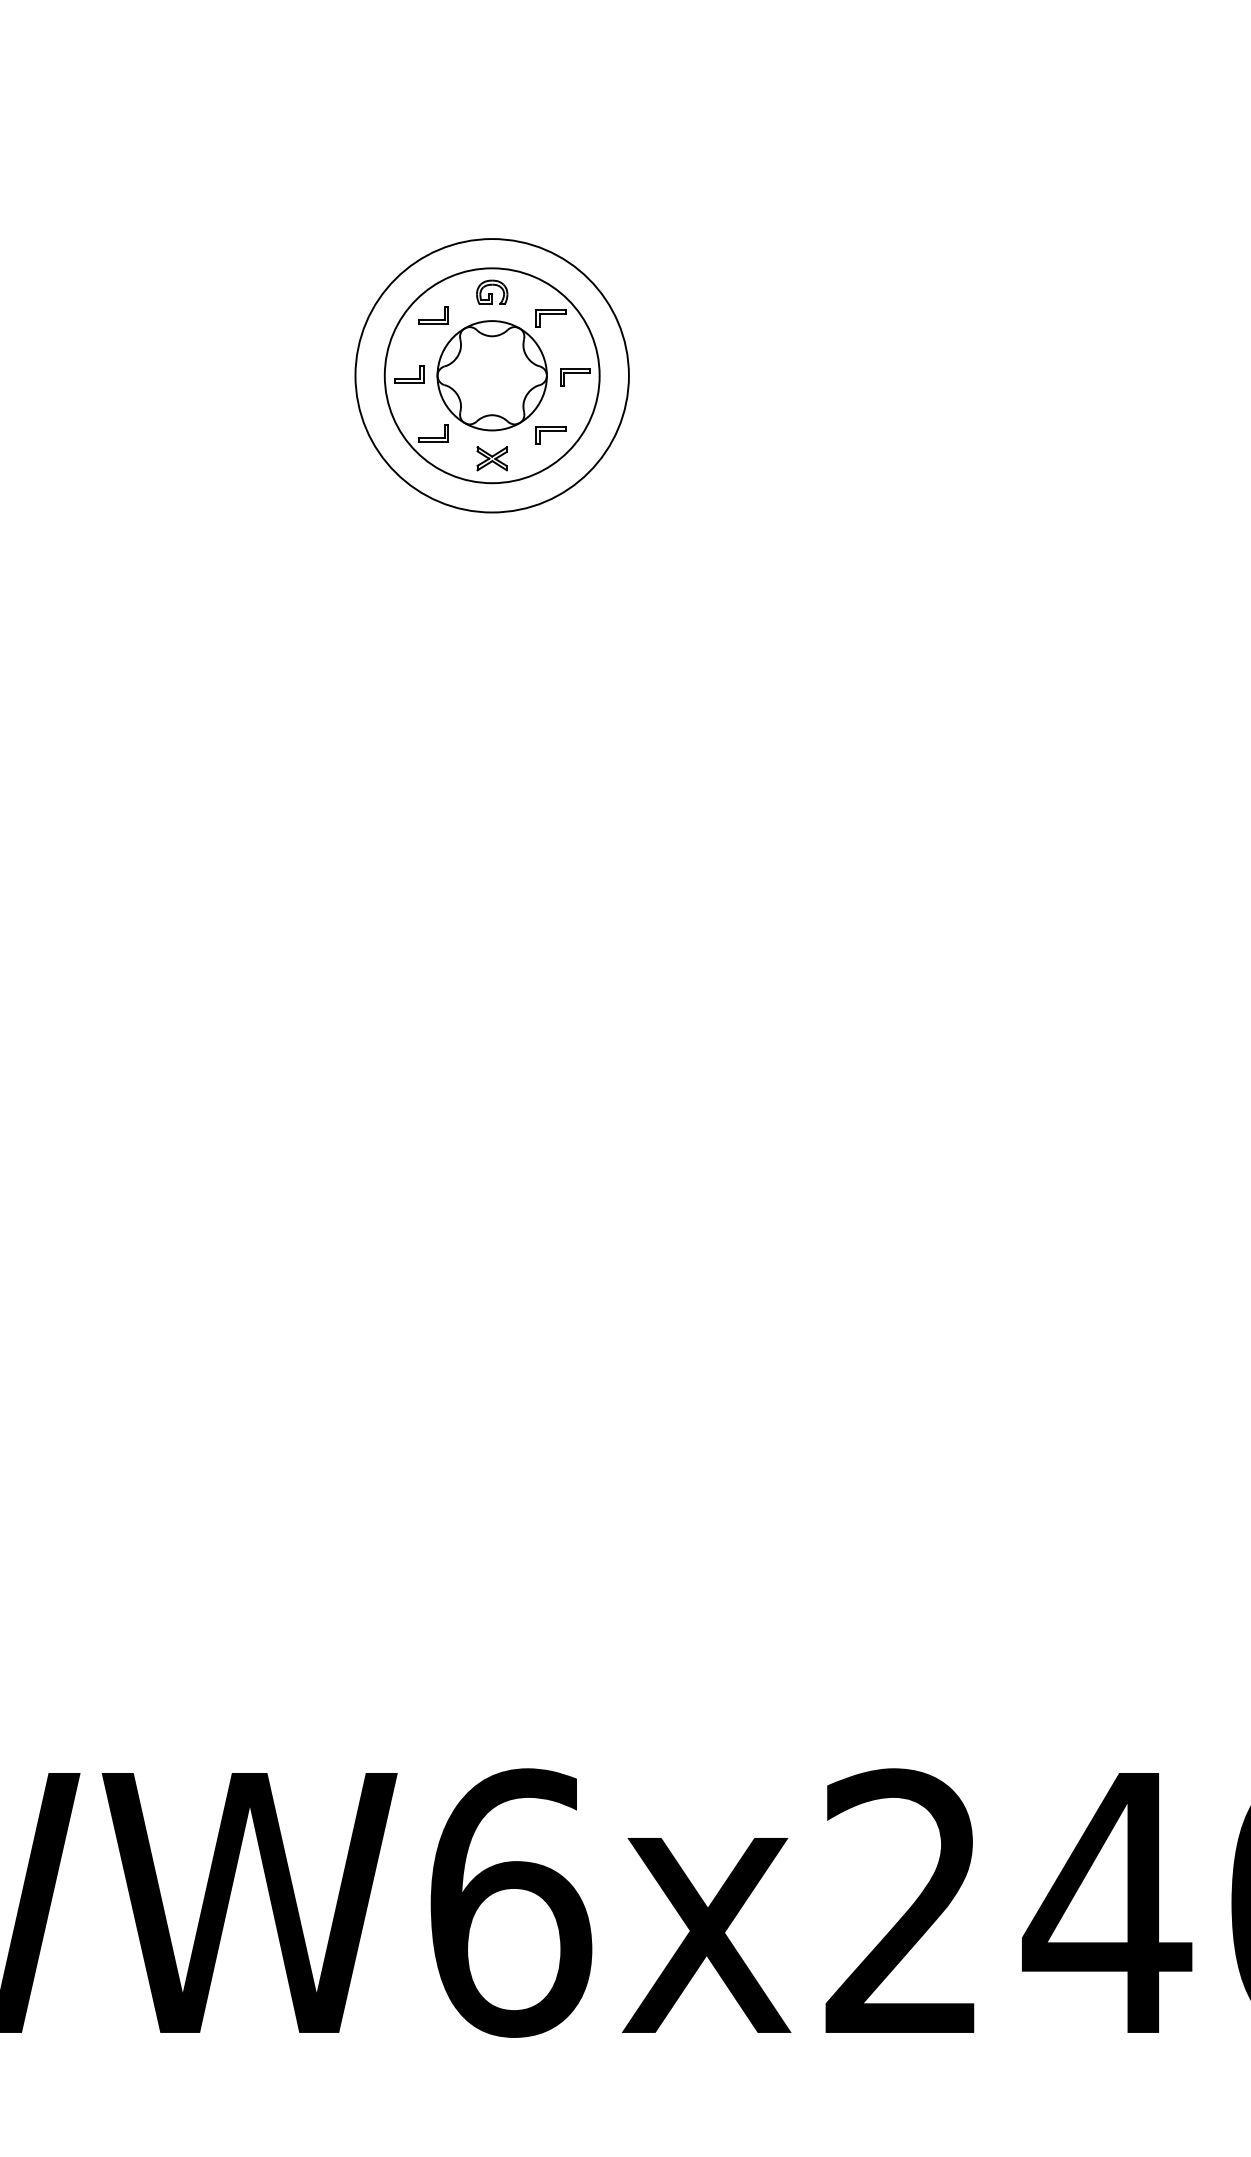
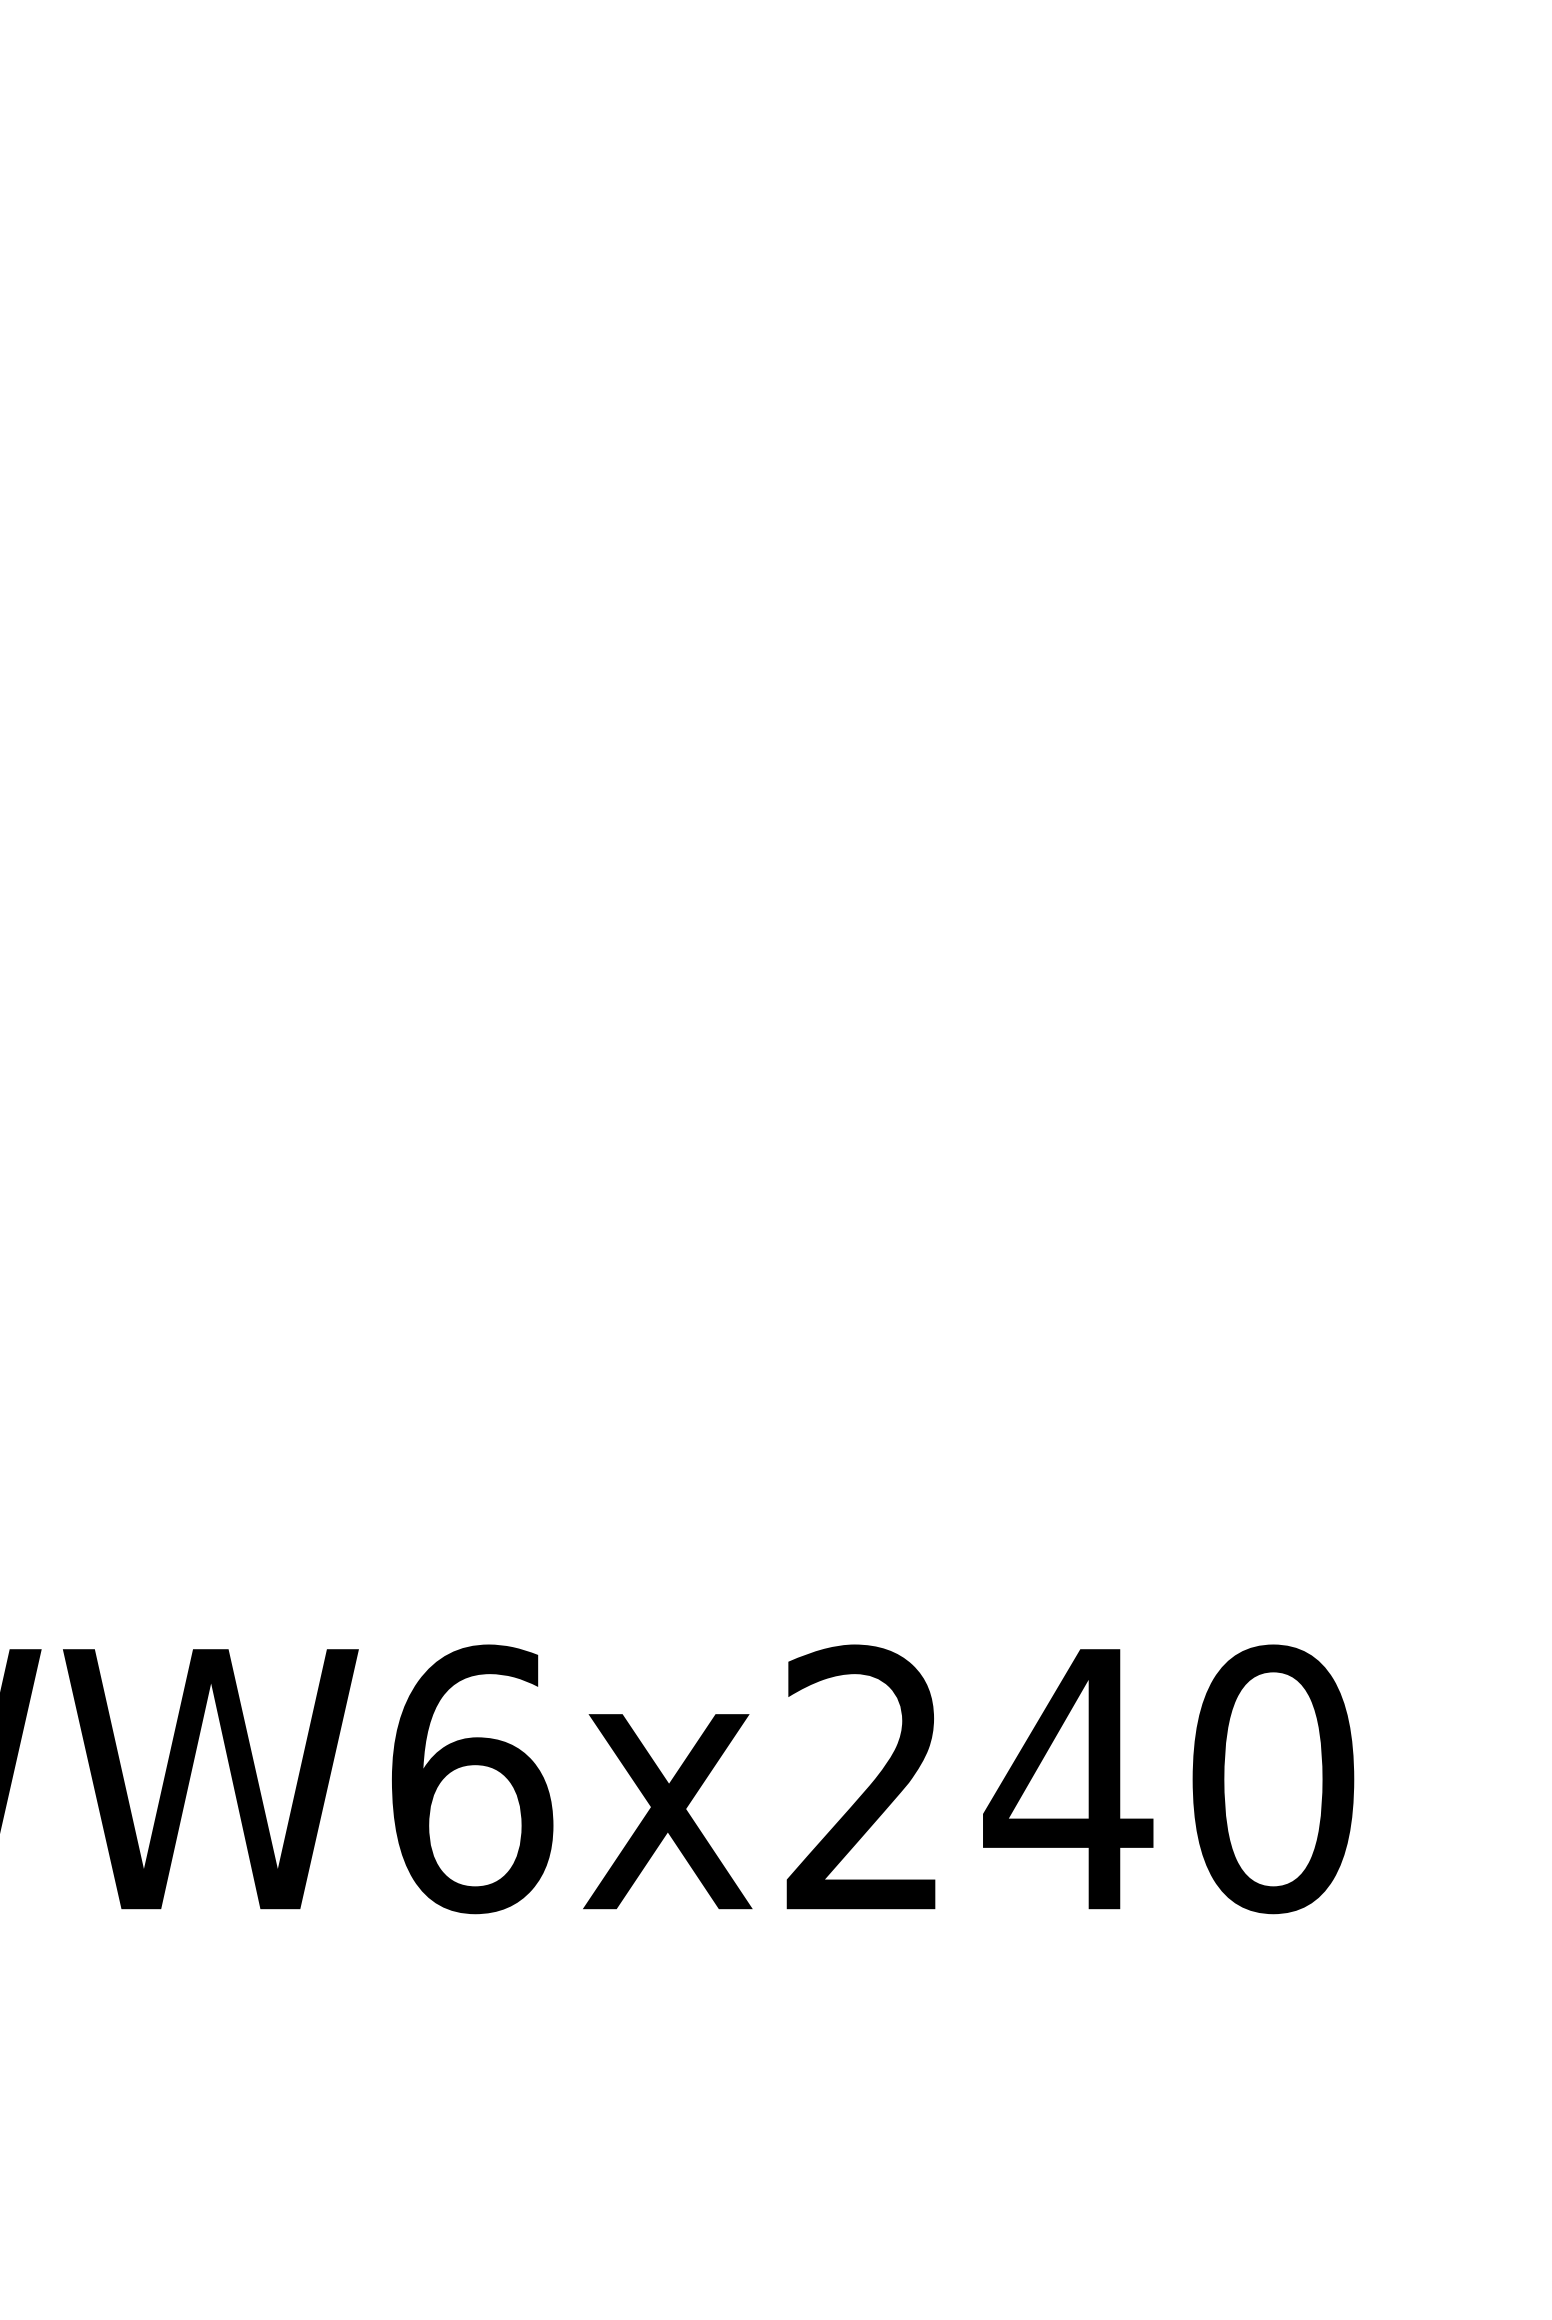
part: (491, 375) -> (452, 251), removed

